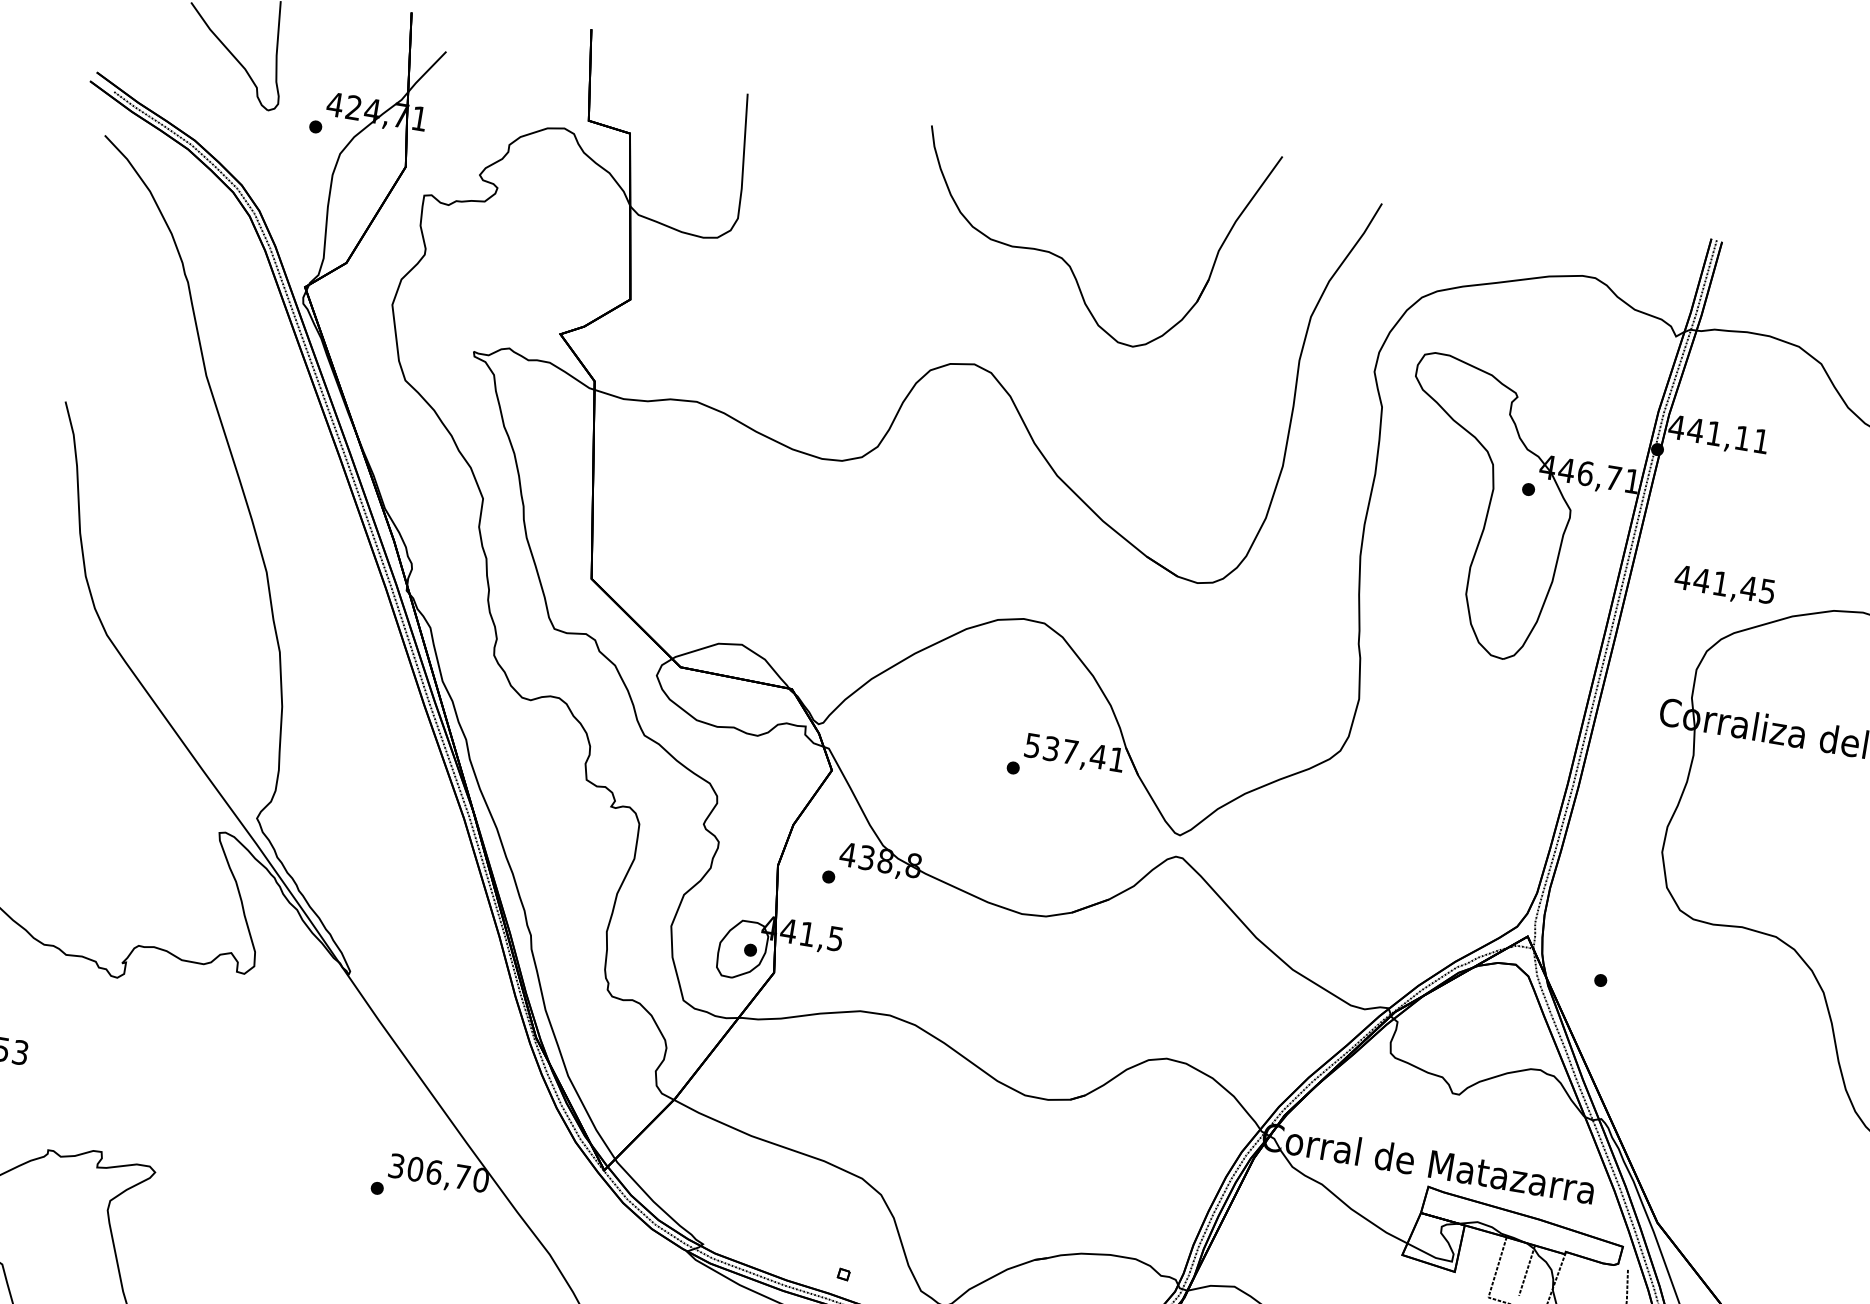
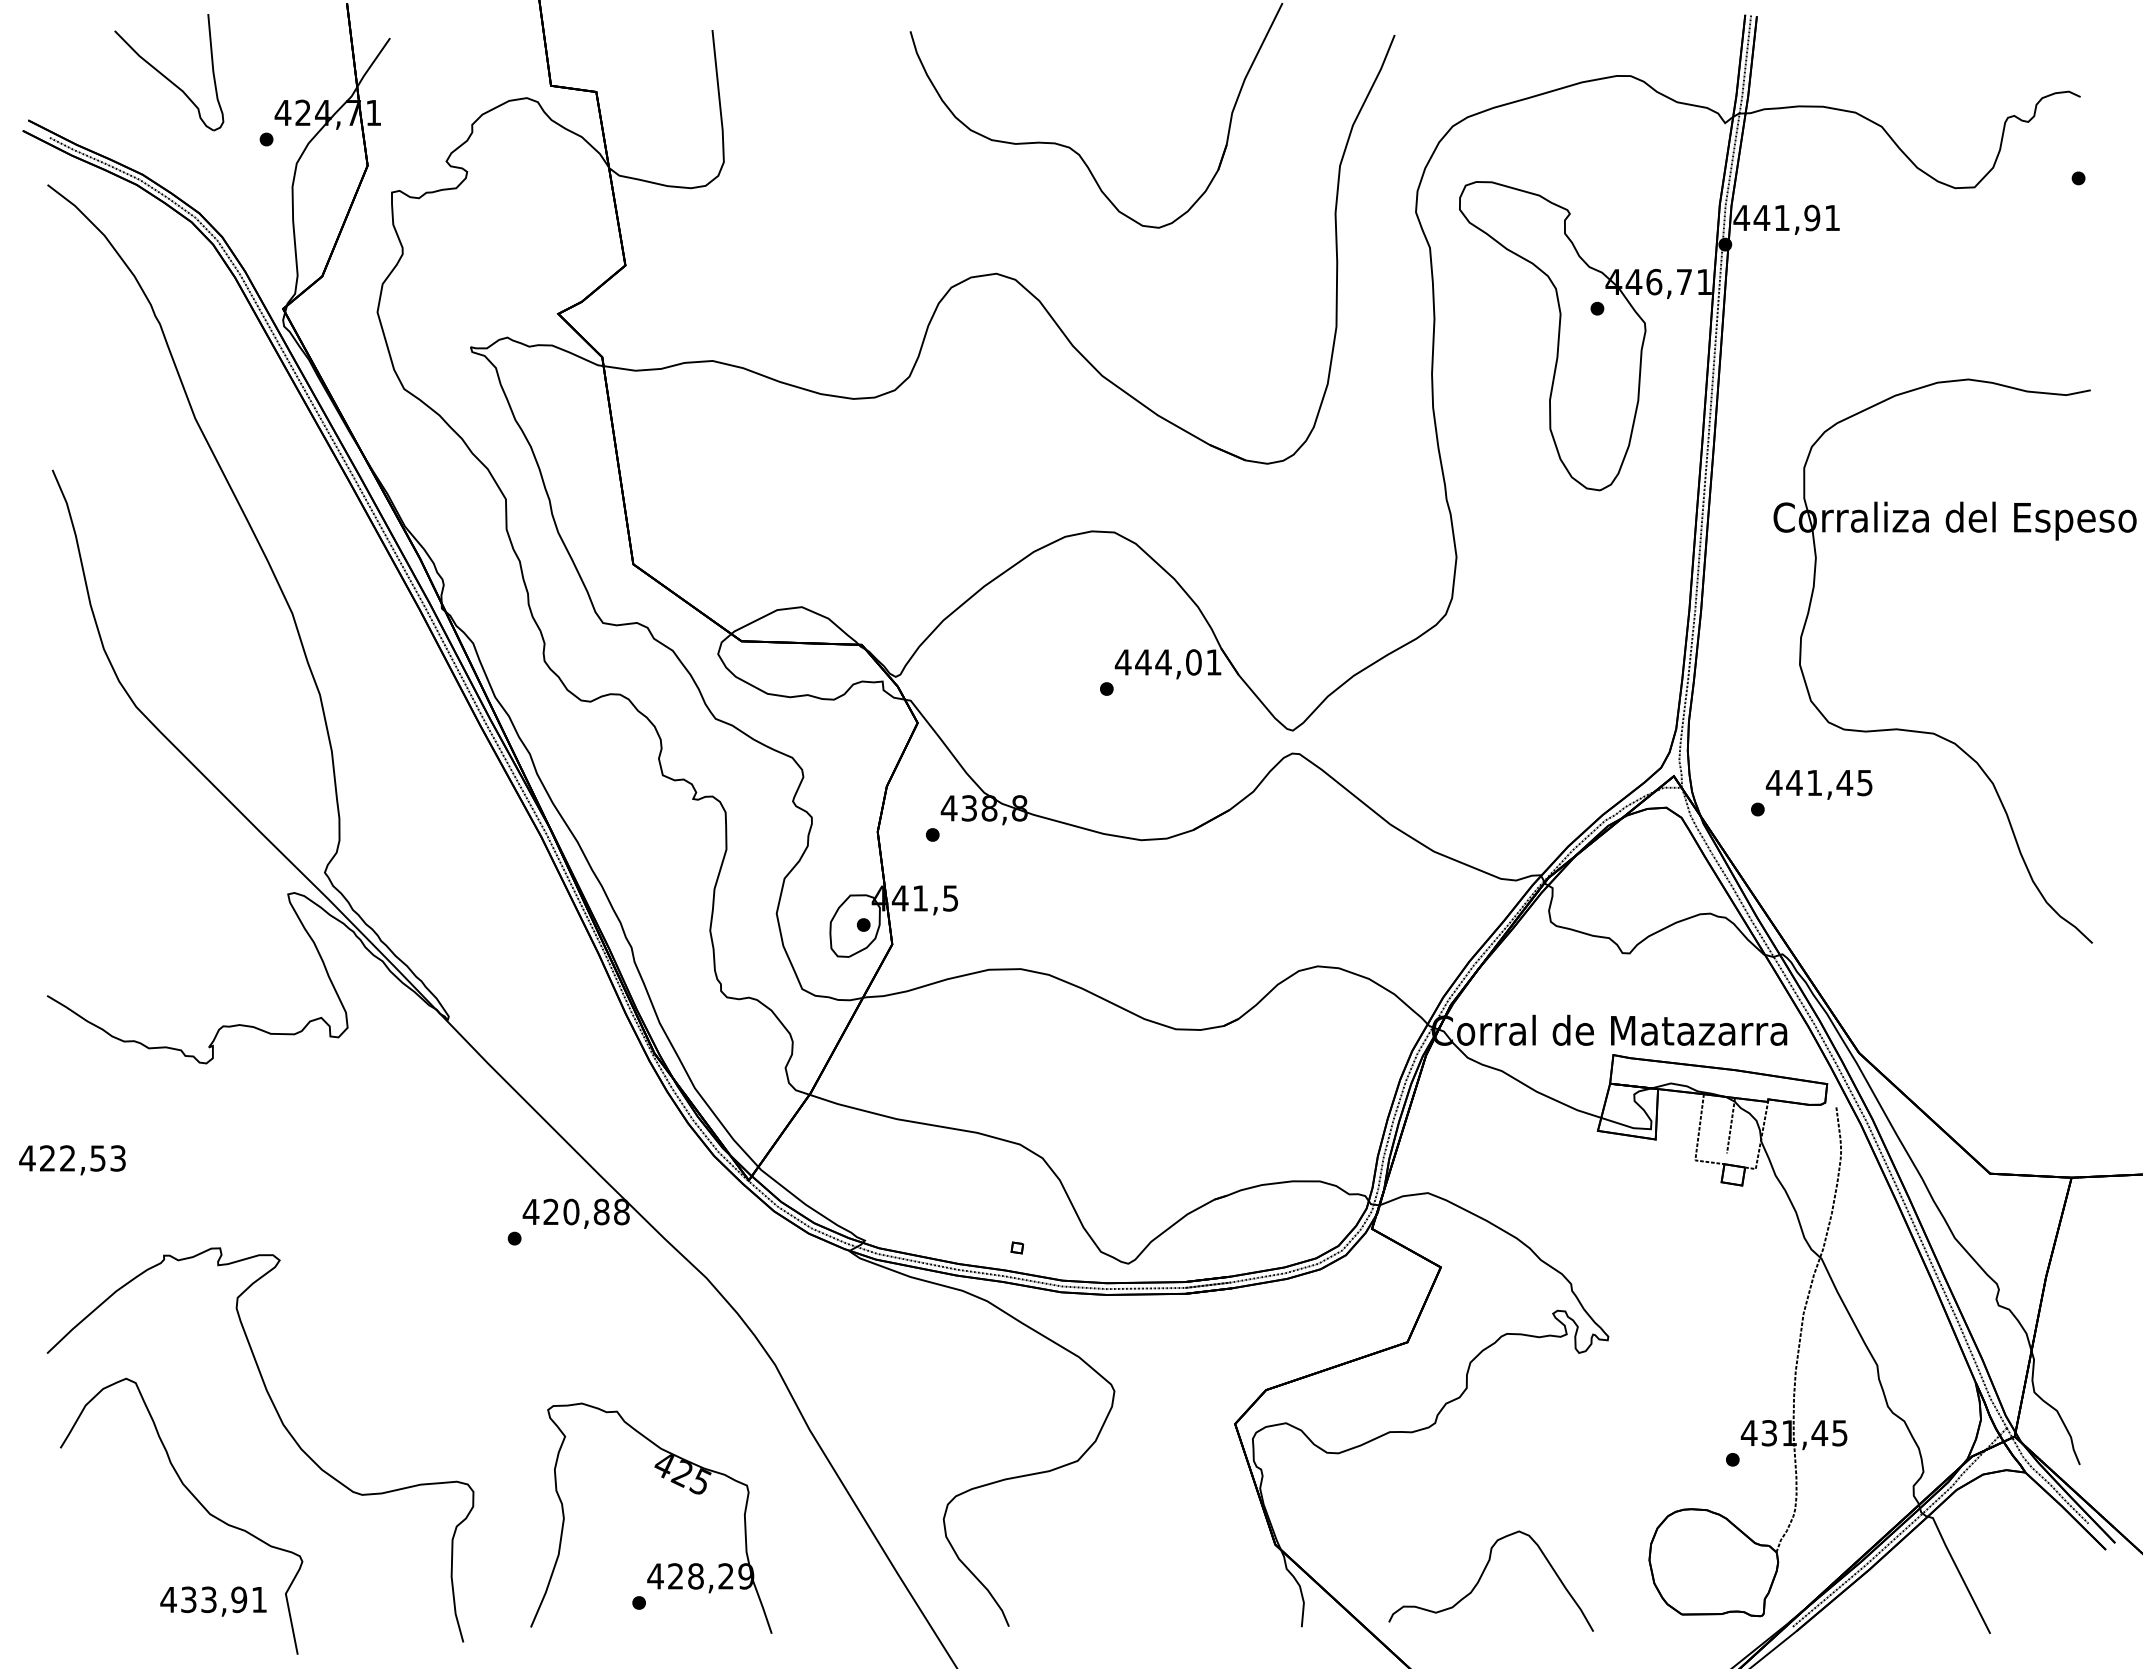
text: (1742, 437) -> (1812, 217), 441,11 -> 441,91
text: (1724, 585) -> (1818, 784), moved
text: (1065, 751) -> (1158, 662), 537,41 -> 444,01
text: (438, 1172) -> (575, 1211), 306,70 -> 420,88

